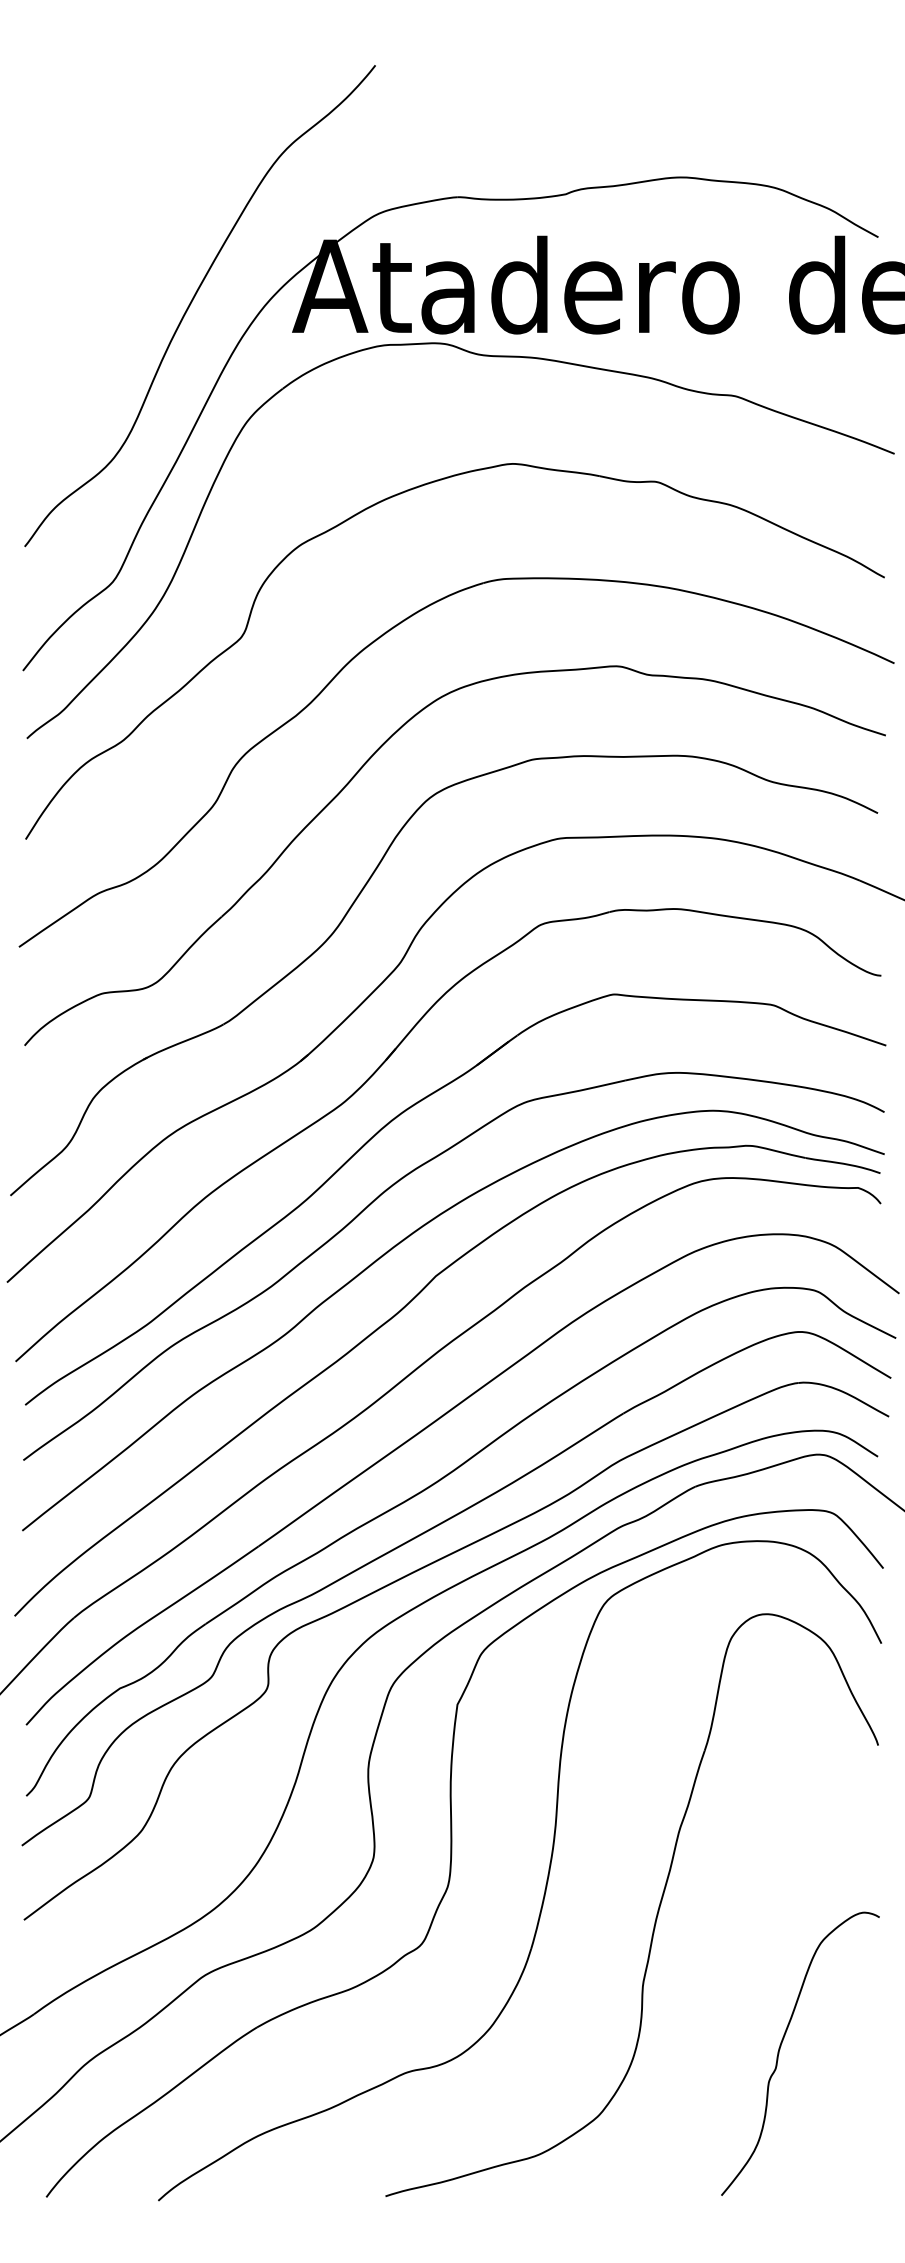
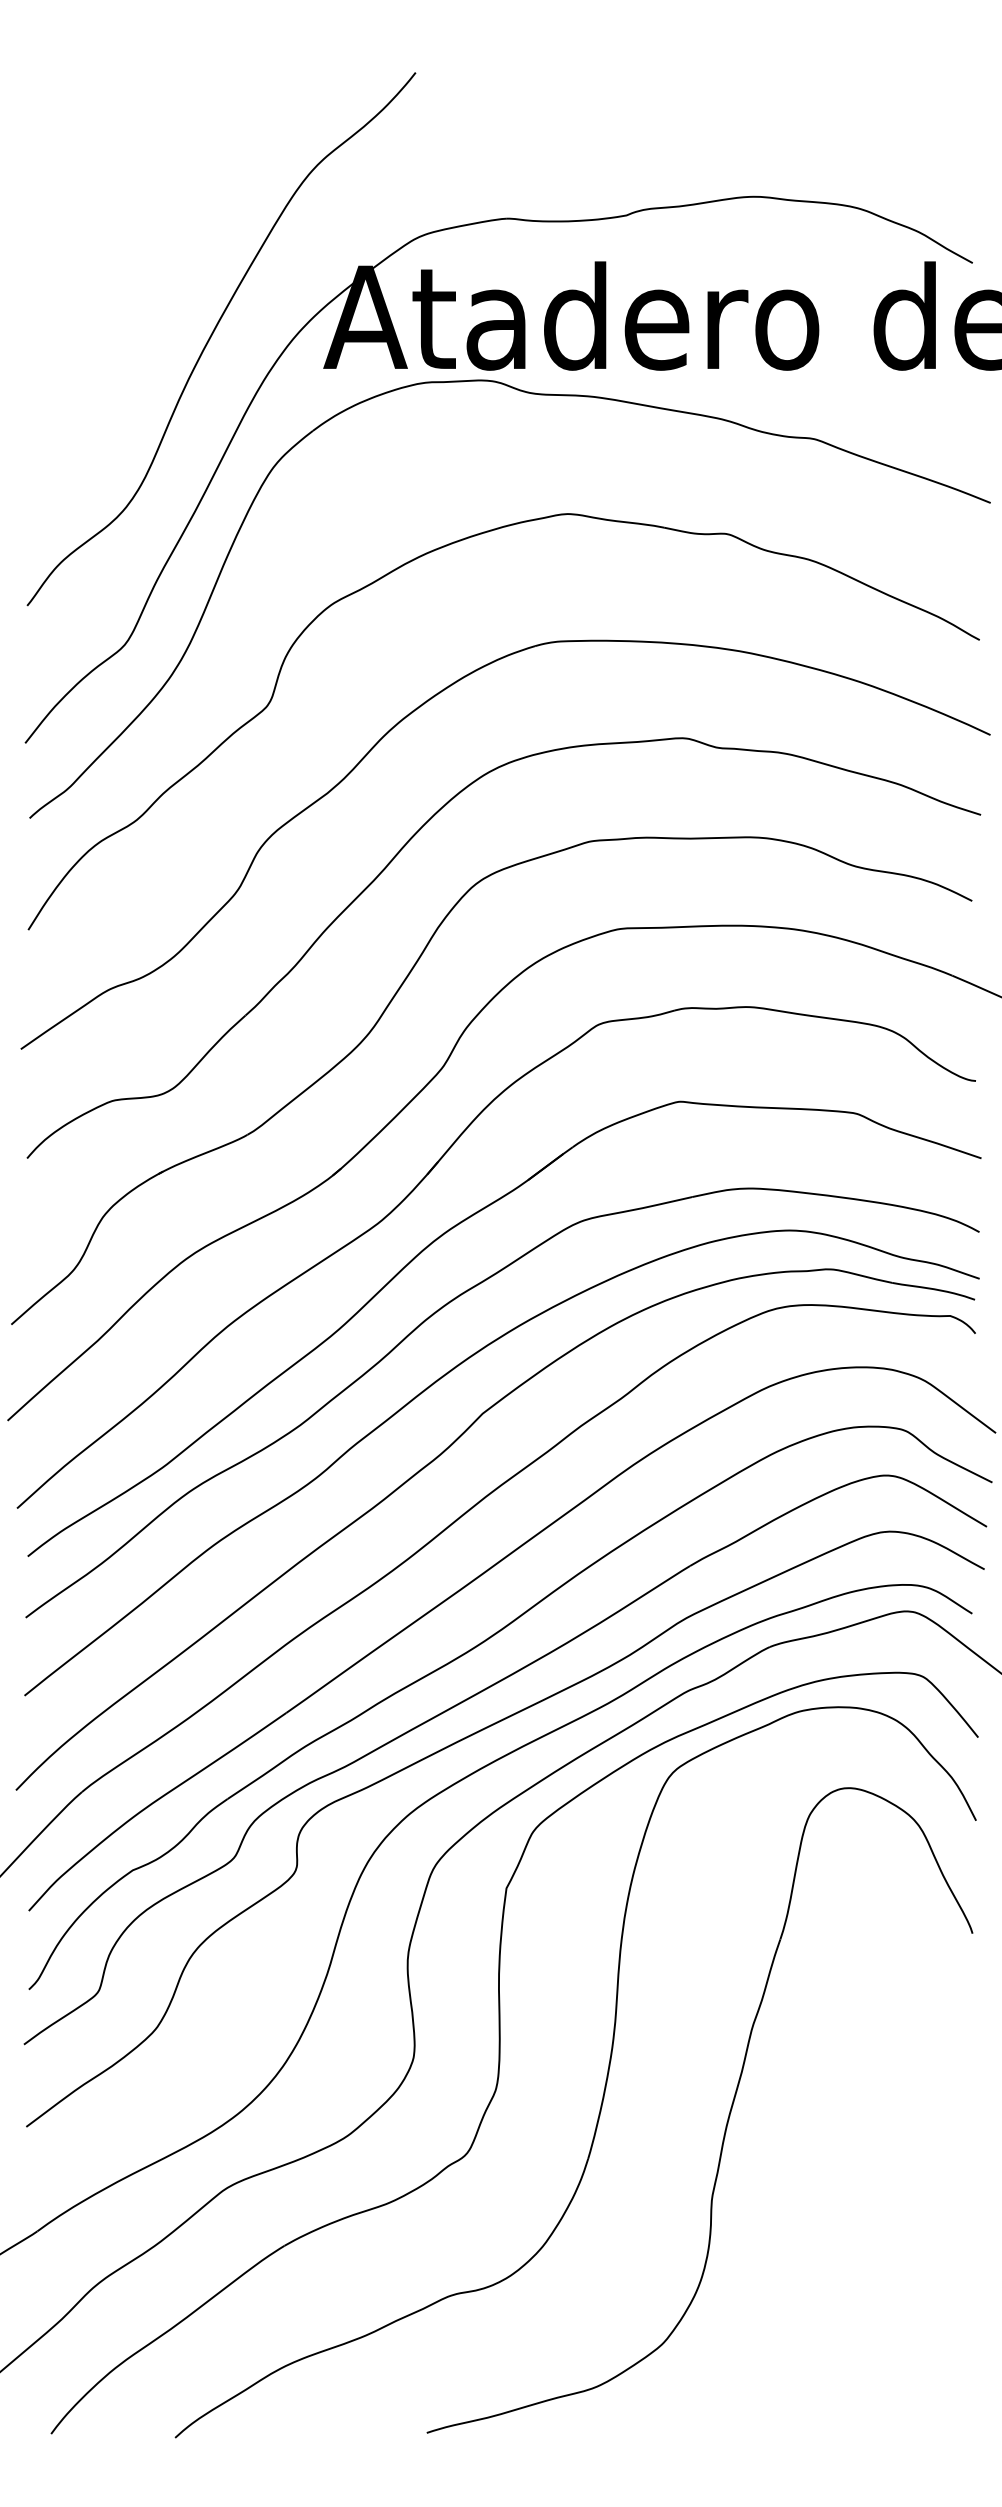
curve: (781, 2046) -> (865, 2266), removed

